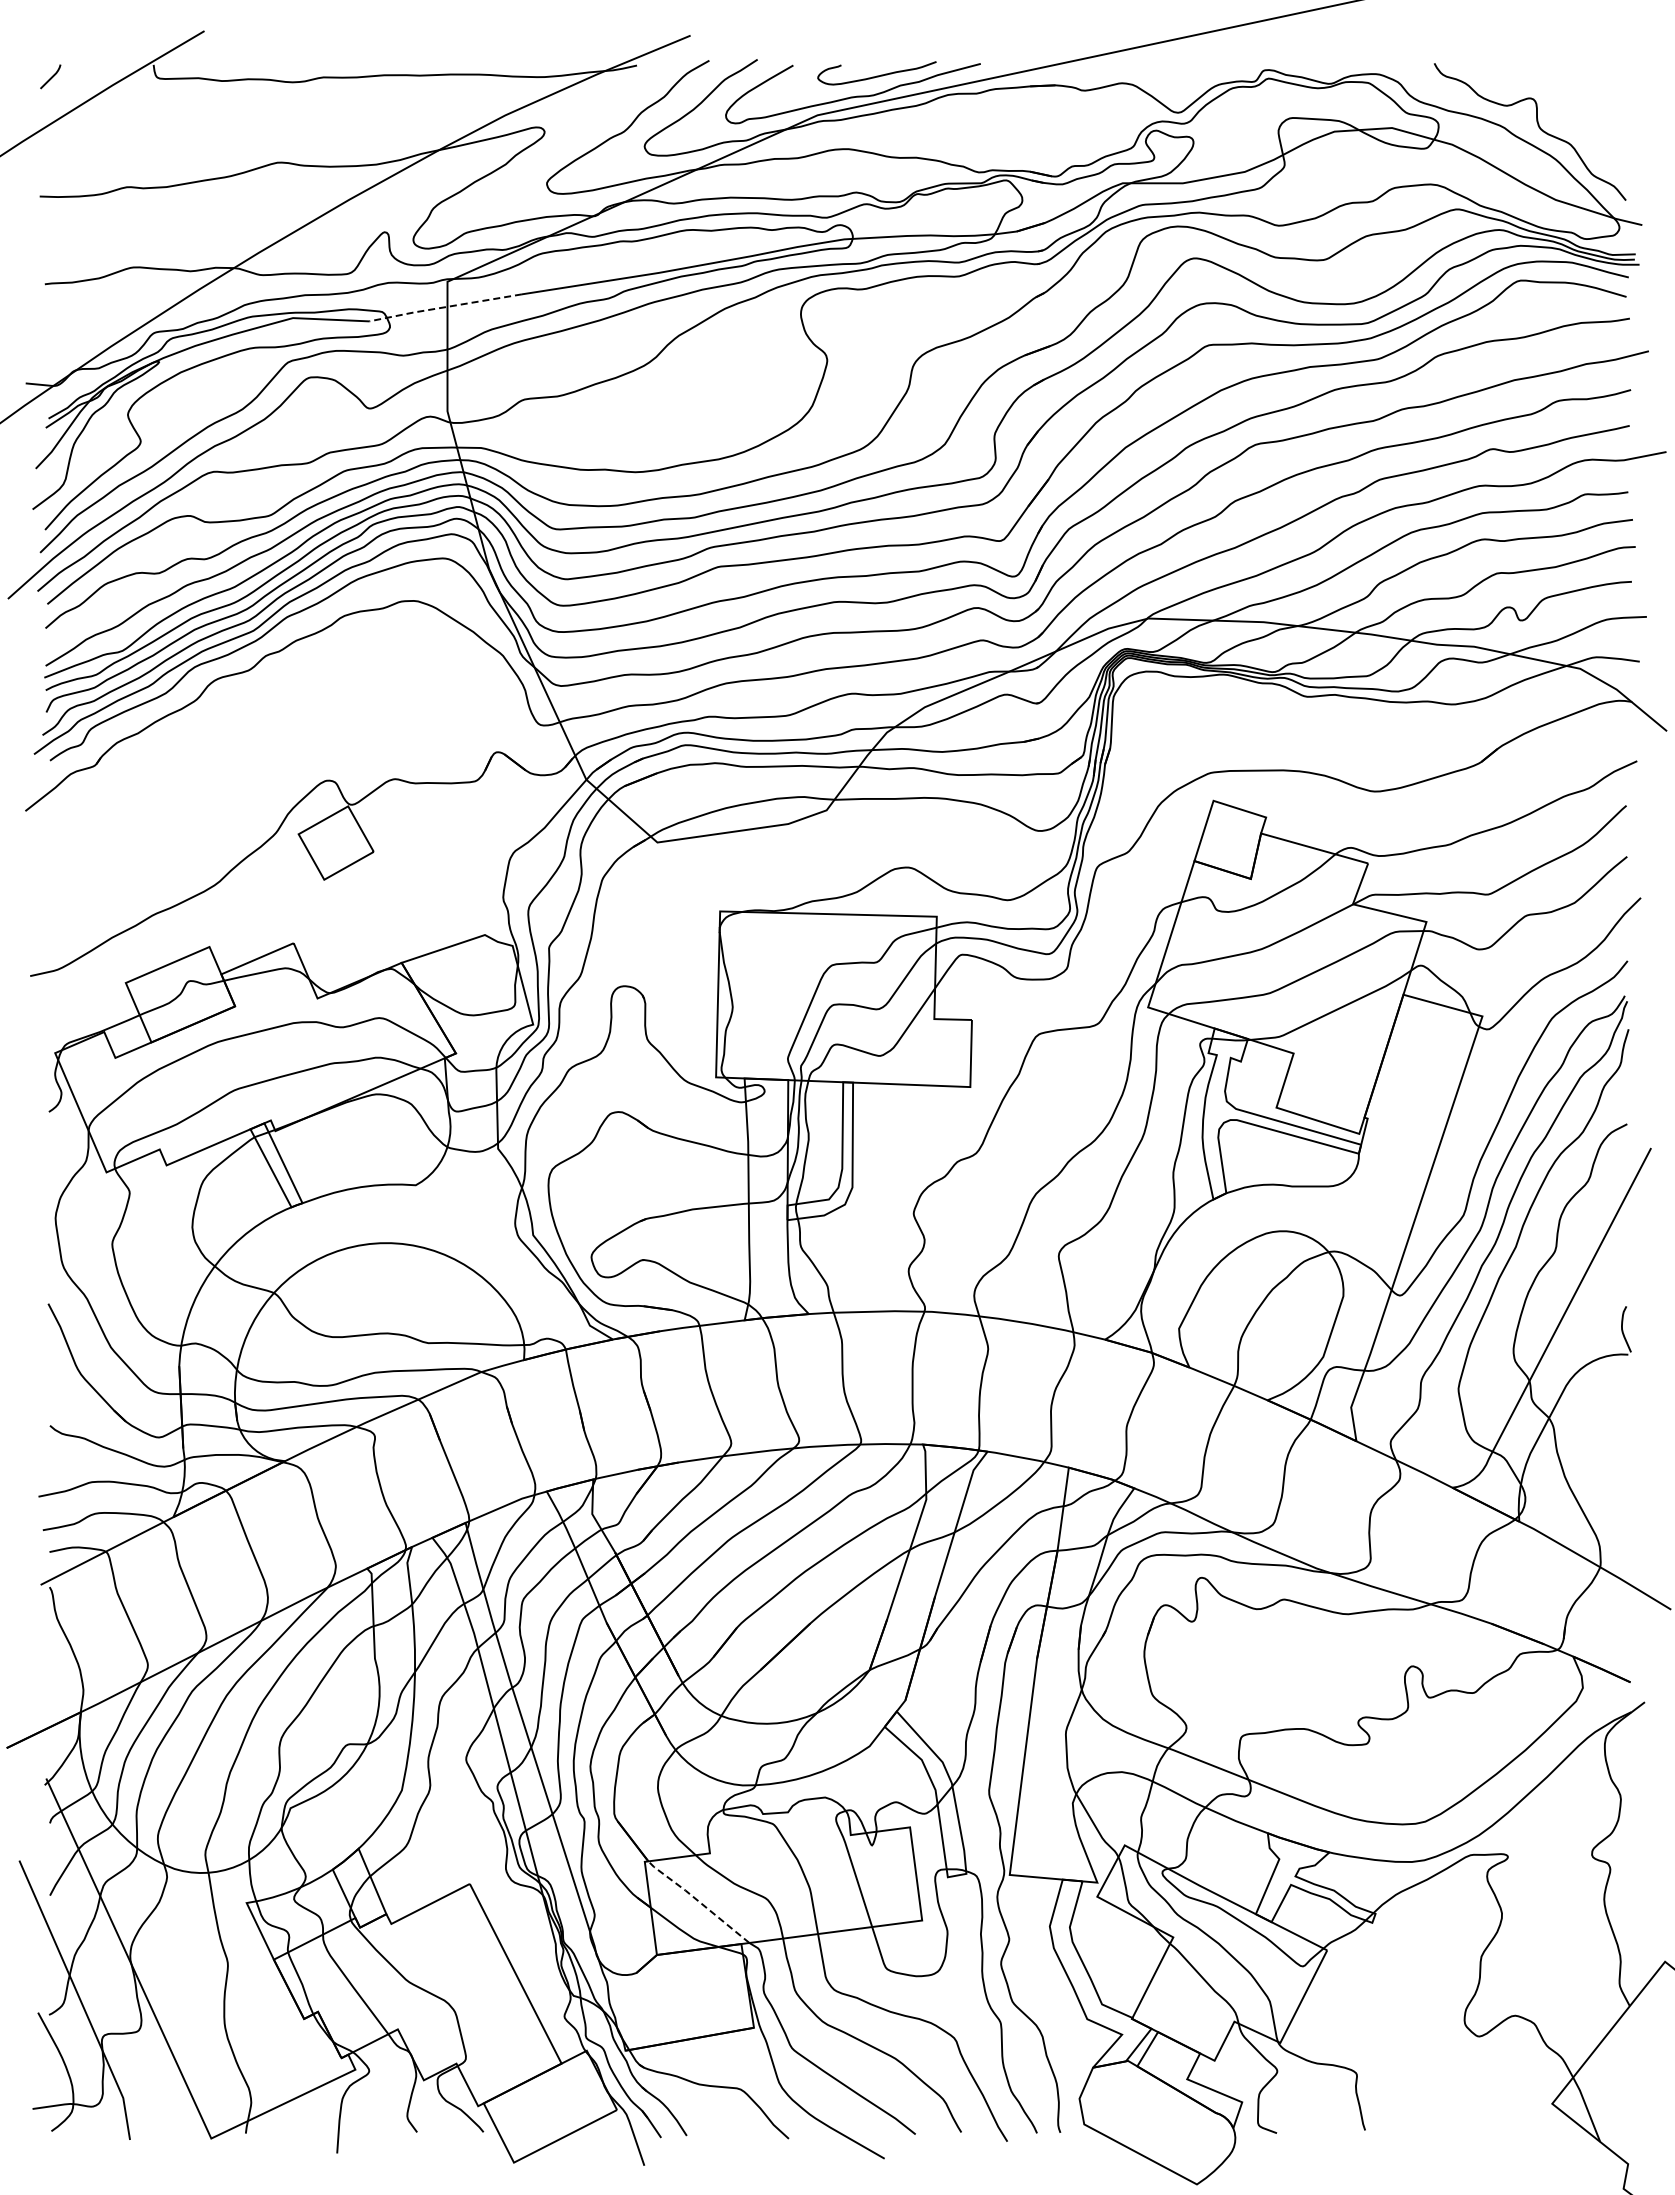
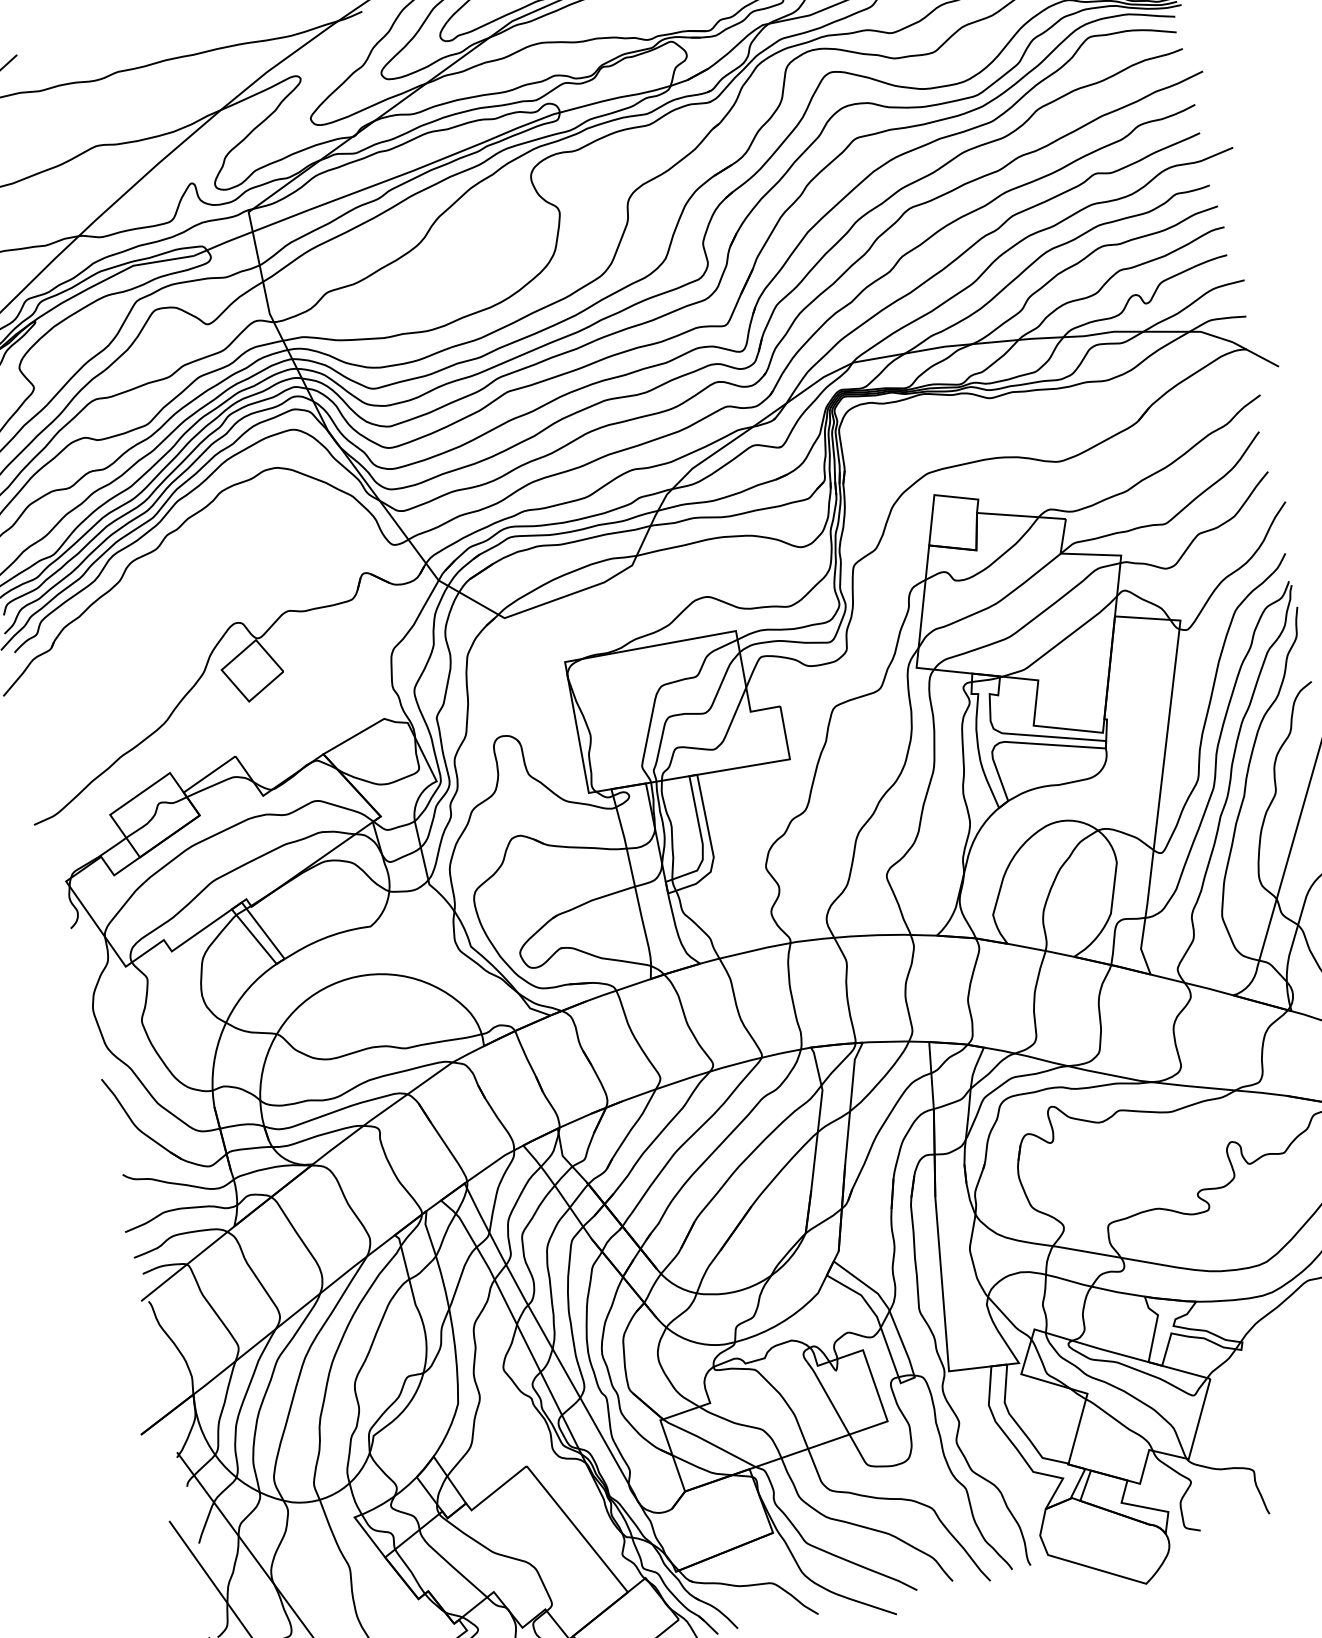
line: (444, 307) -> (250, 232), dashed -> solid
line: (697, 1900) -> (708, 1442), dashed -> solid

